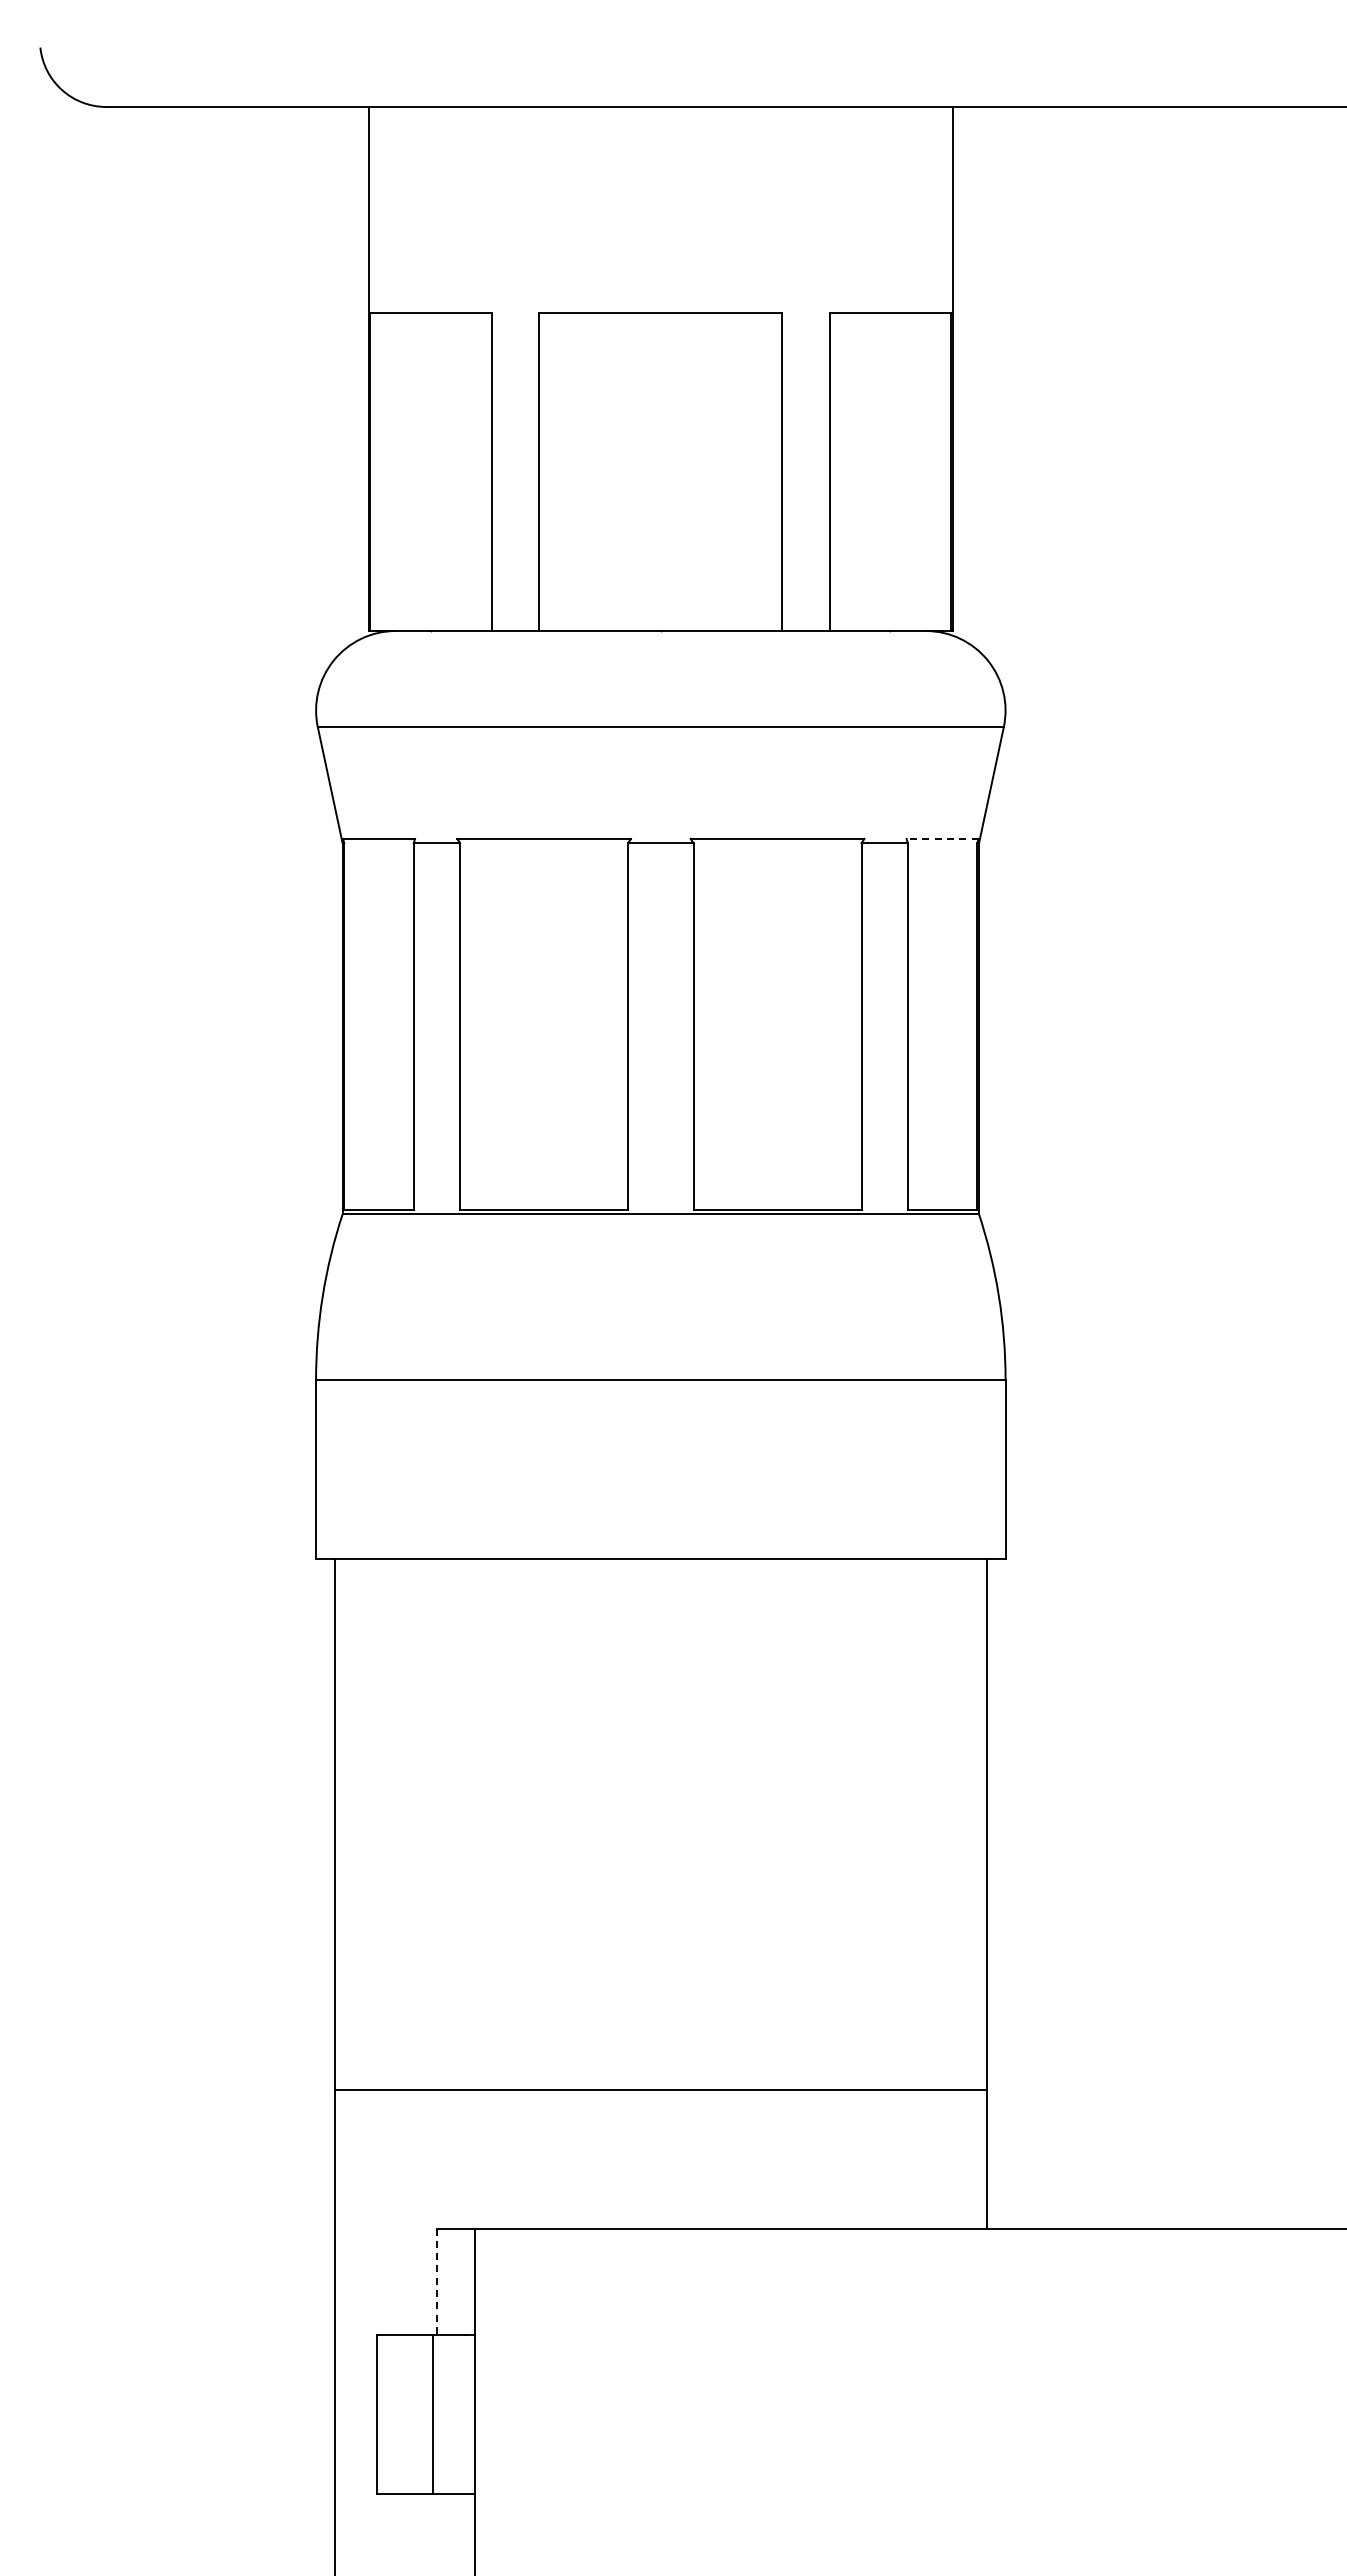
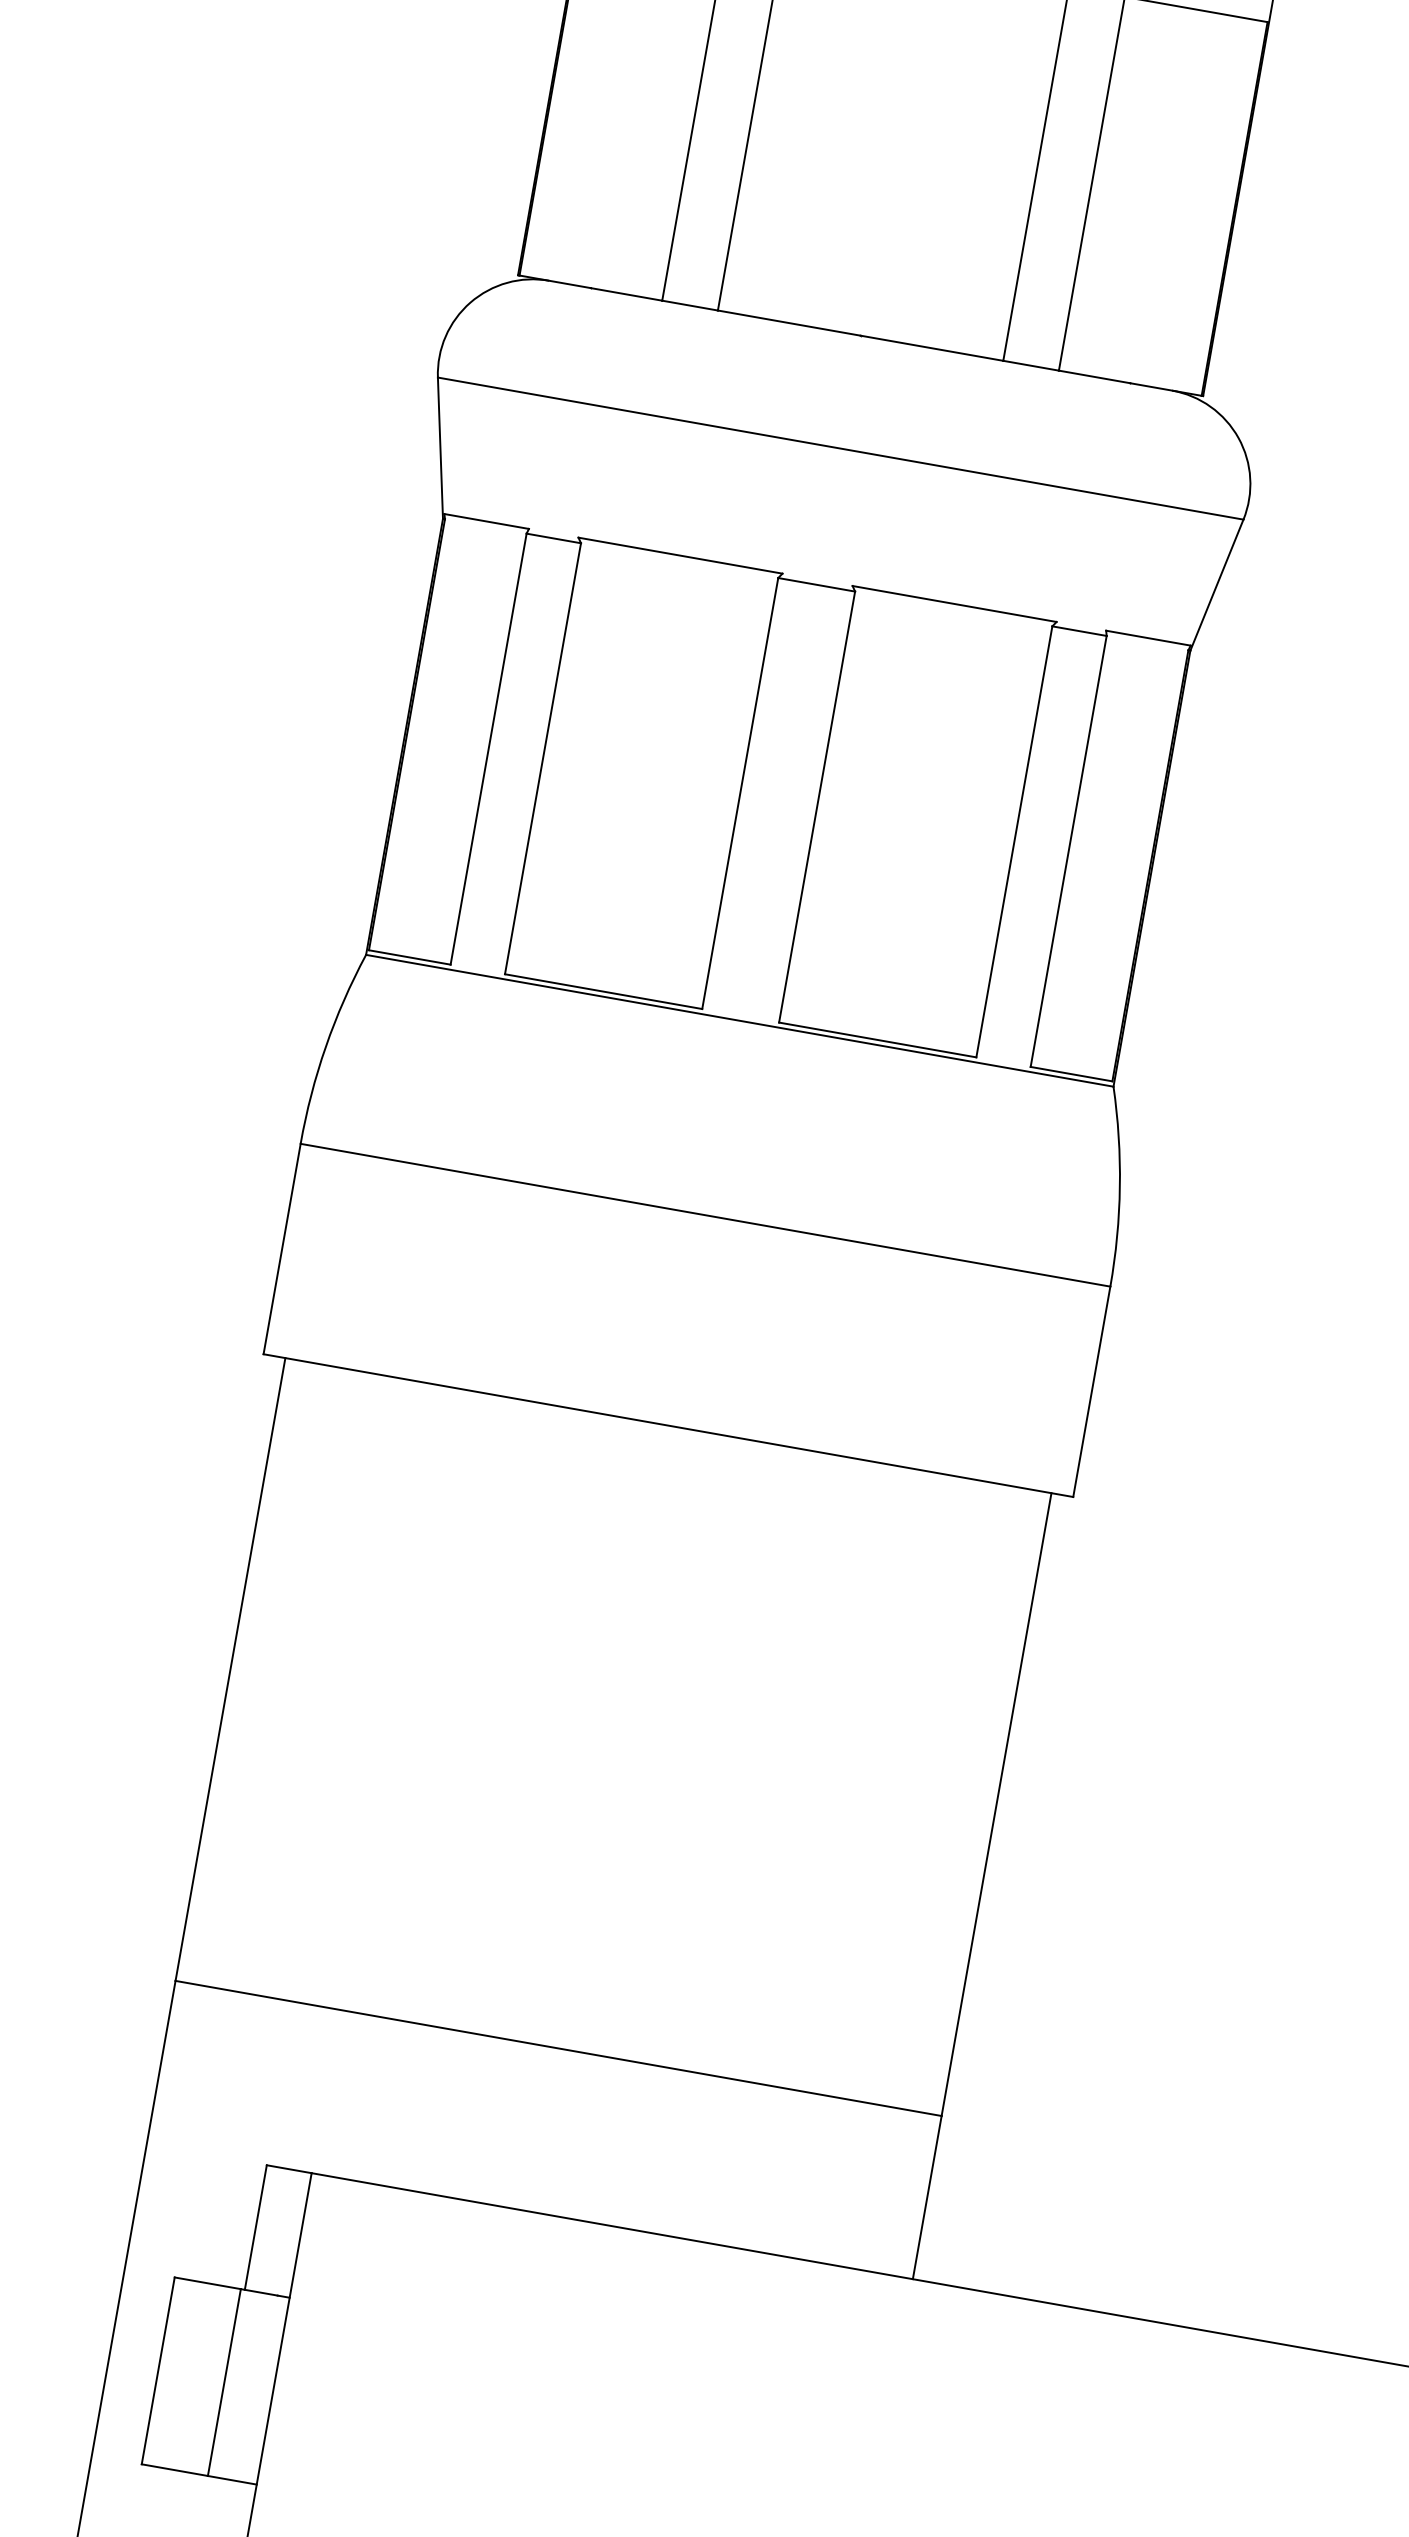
line: (942, 838) -> (1148, 637), dashed -> solid
line: (436, 2282) -> (255, 2228), dashed -> solid

